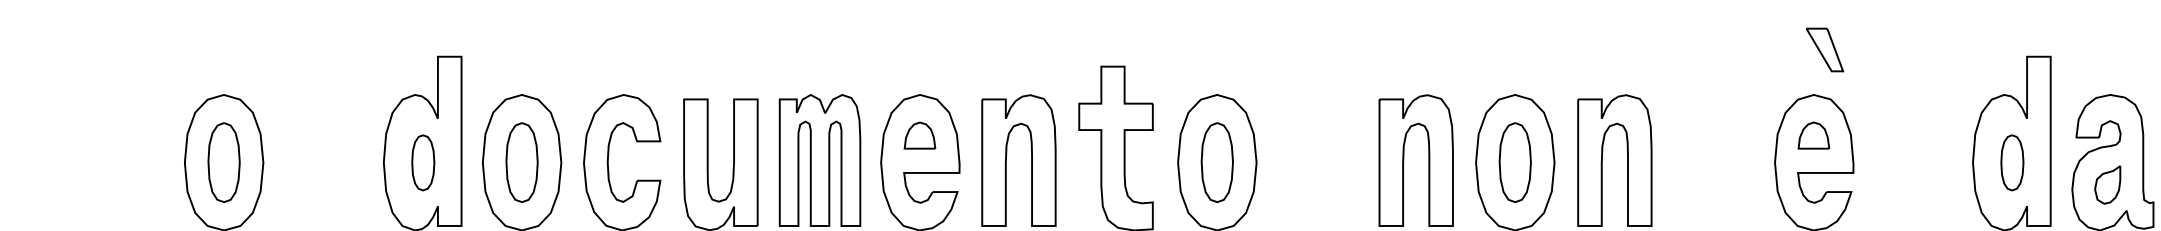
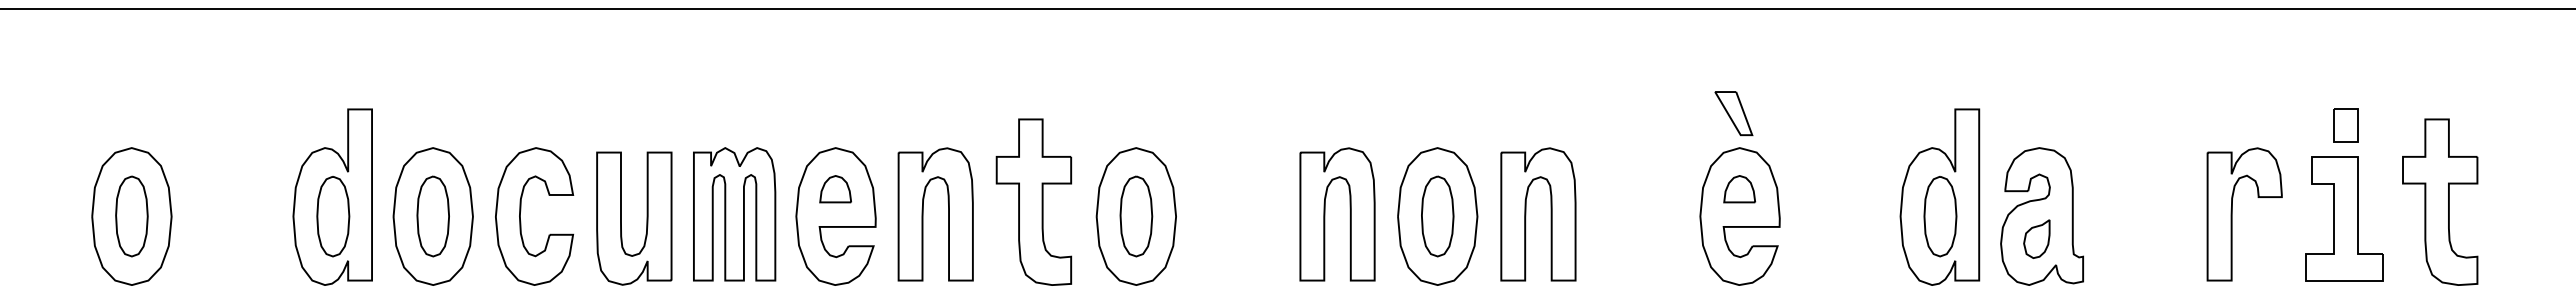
part: (1824, 49) -> (1733, 113), moved
part: (423, 162) -> (333, 216), size x1.43
part: (2012, 162) -> (1940, 216), size x1.43

